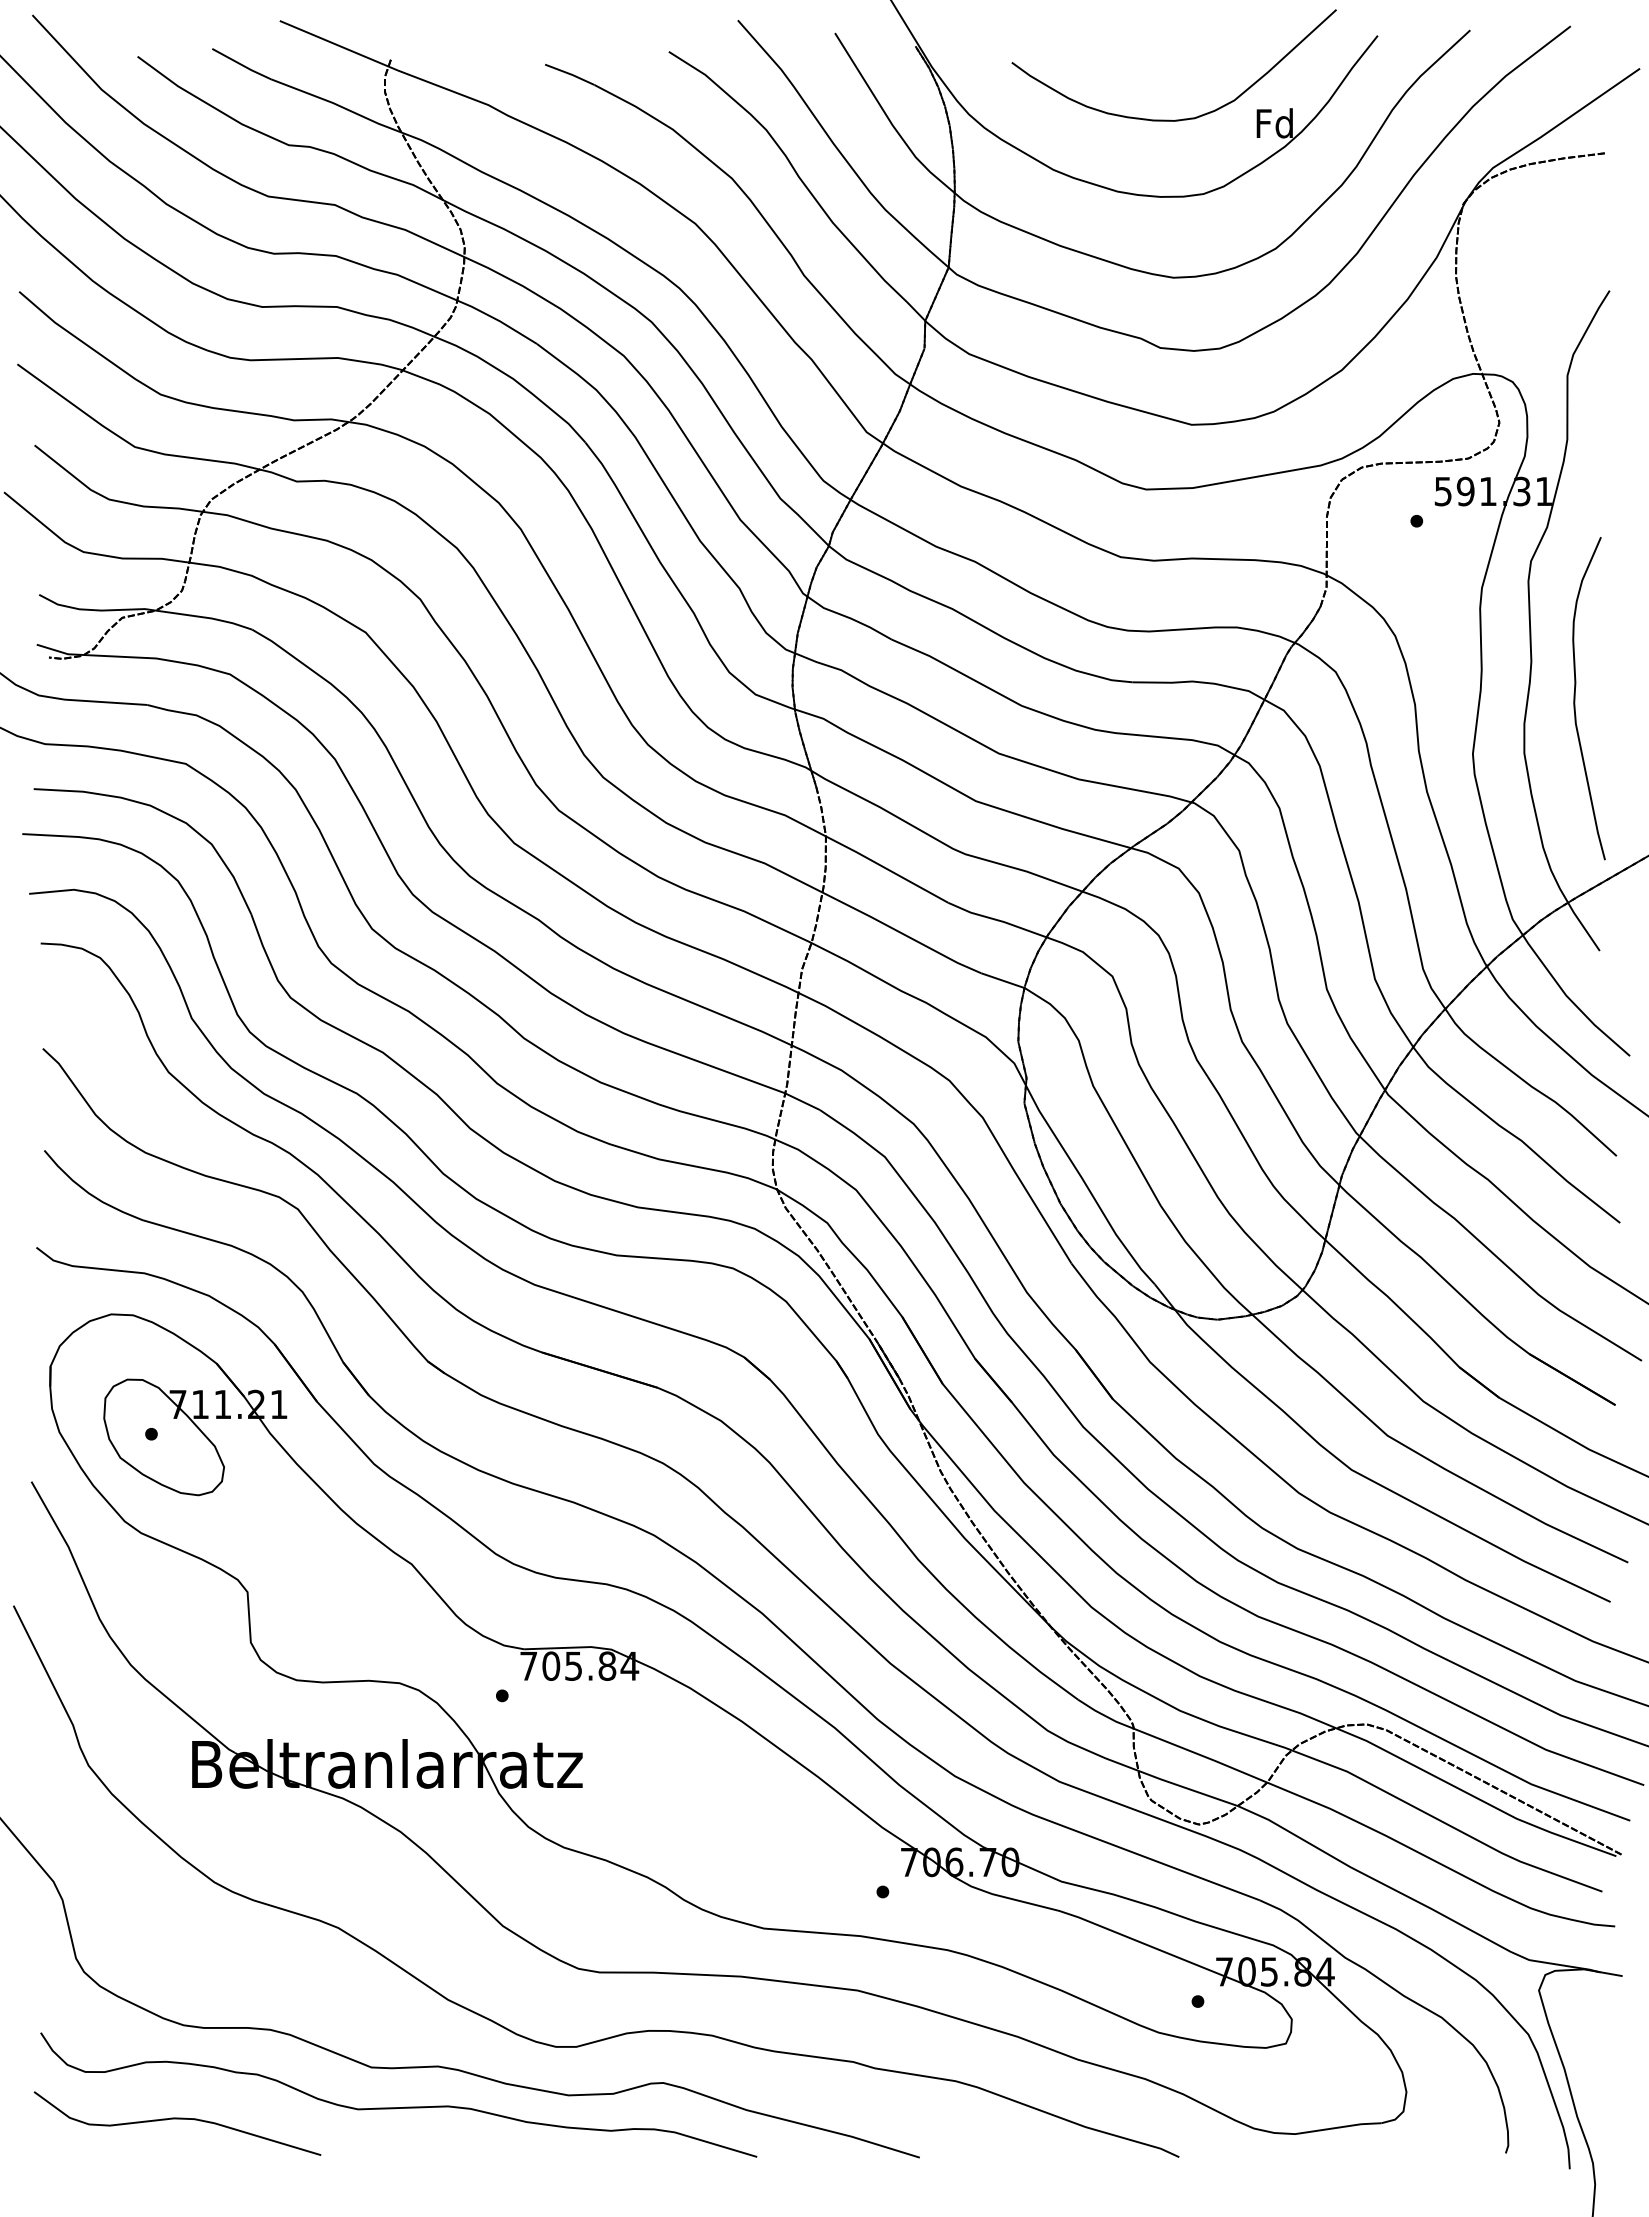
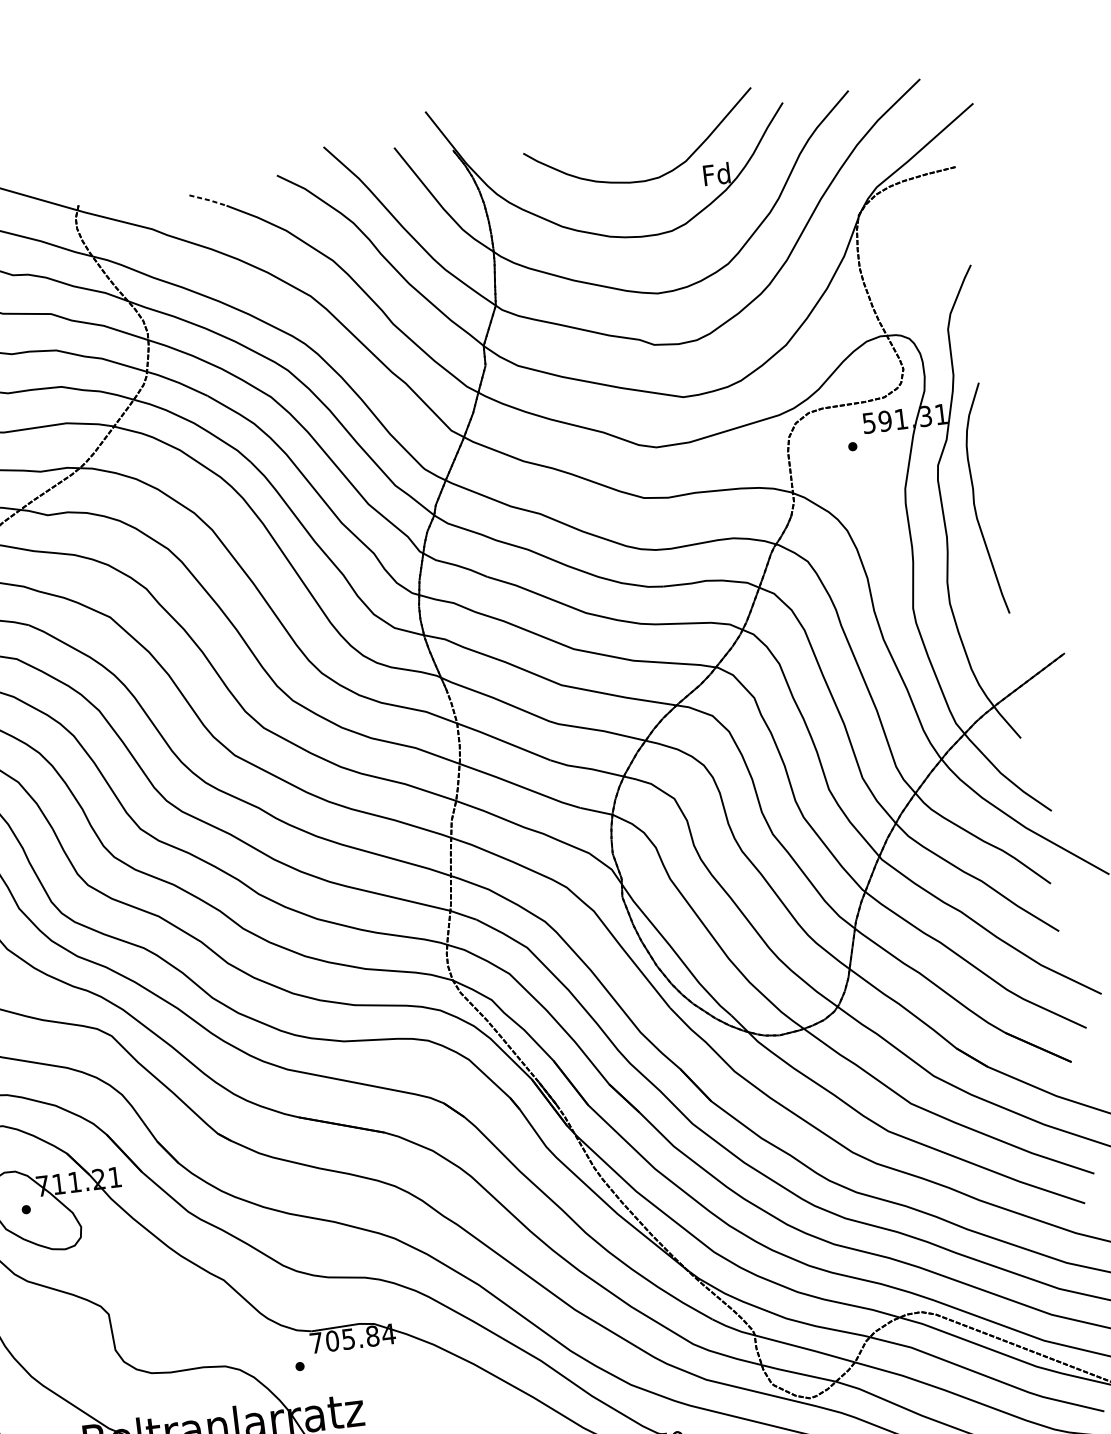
line: (570, 74) -> (208, 200), solid -> dashed
curve: (1575, 698) -> (974, 500), moved

